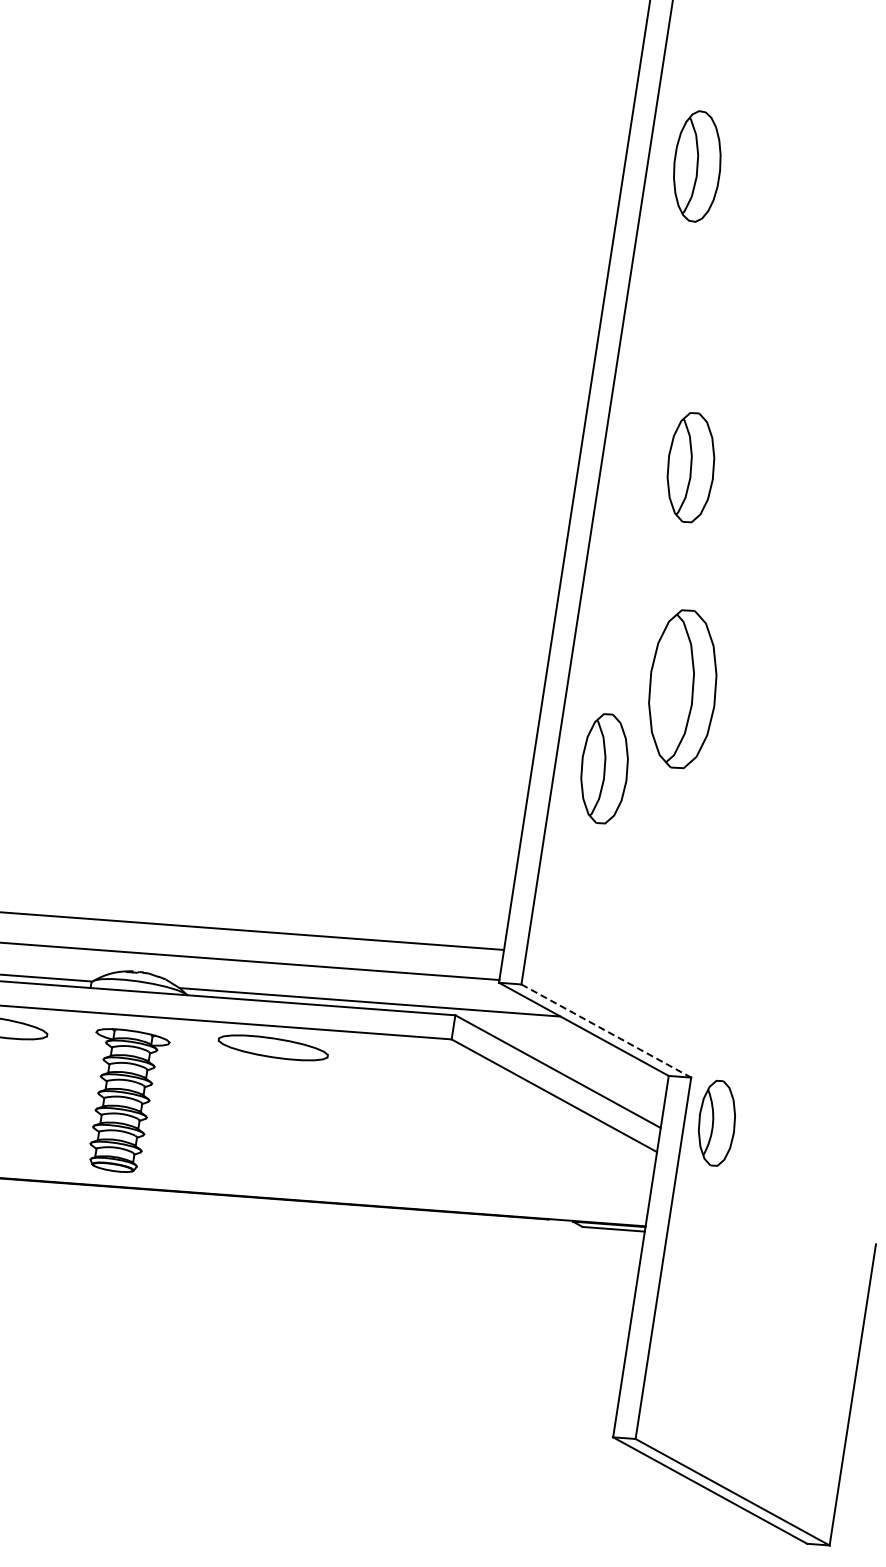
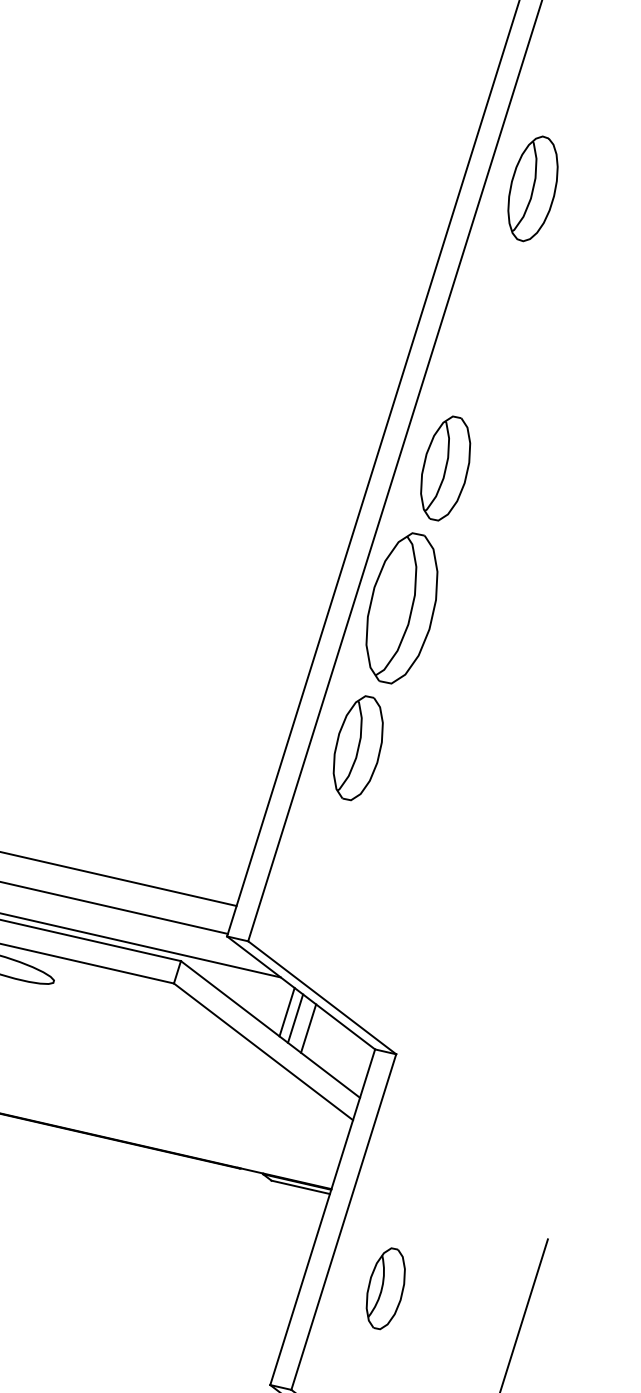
part: (690, 467) -> (445, 468), moved
part: (682, 689) -> (401, 608), moved
line: (606, 1031) -> (322, 998), dashed -> solid
line: (572, 1051) -> (287, 1012), added
line: (582, 1056) -> (295, 1018), added
line: (597, 1064) -> (309, 1028), added
part: (716, 1123) -> (385, 1288), moved

